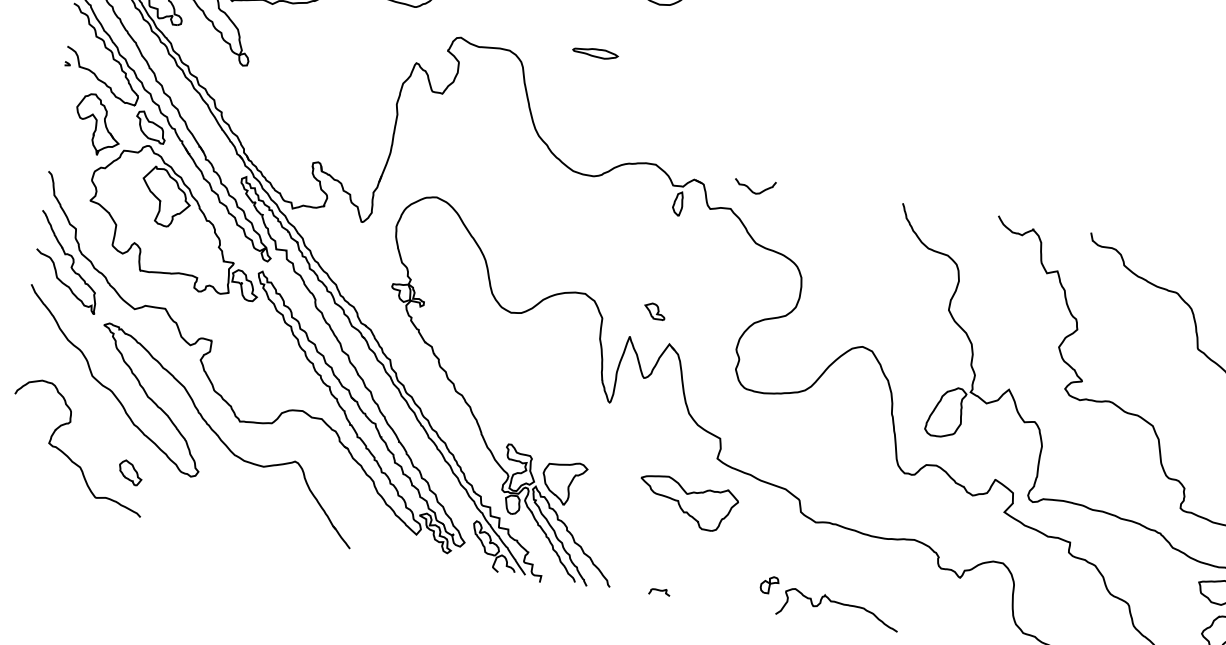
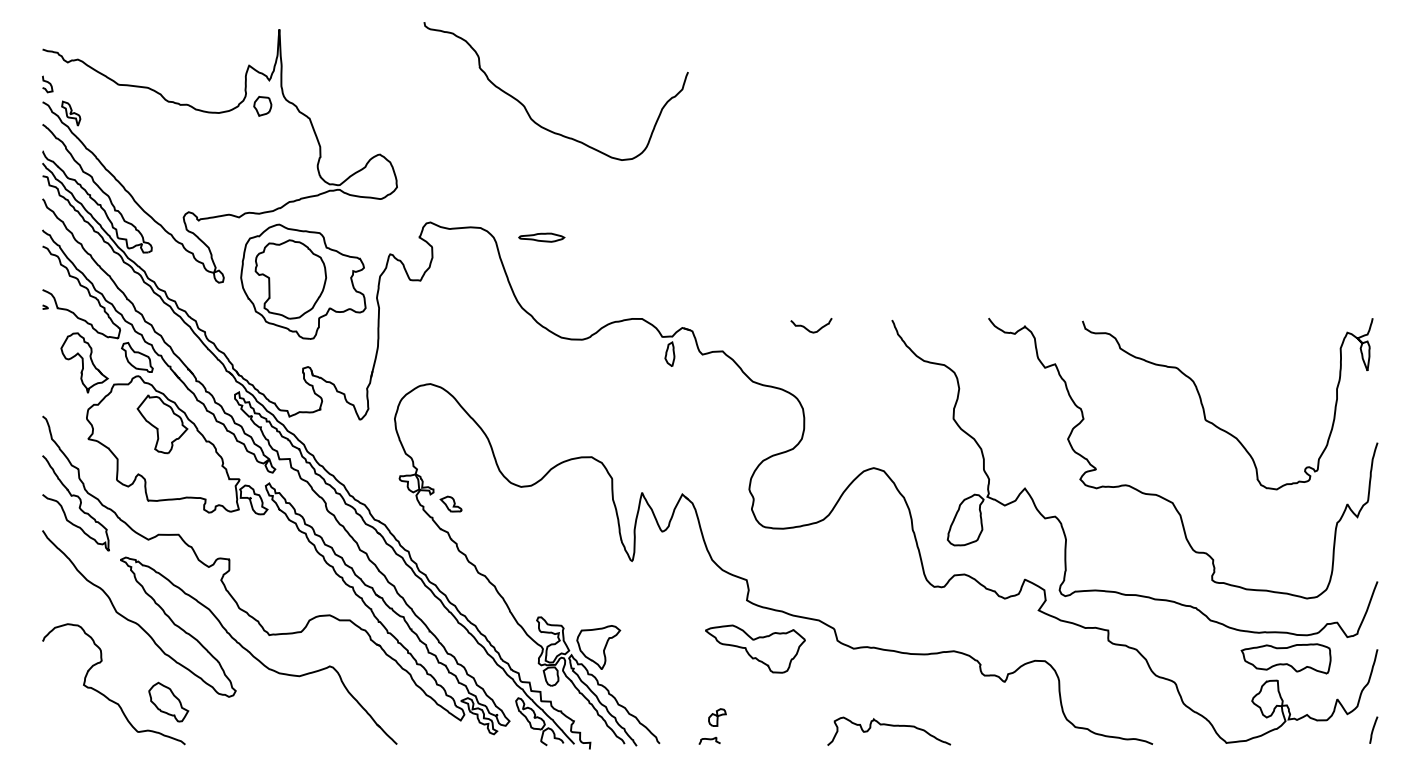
part: (595, 52) -> (541, 237), moved
part: (326, 77) -> (303, 281), added
curve: (750, 188) -> (807, 328), moved
part: (654, 310) -> (450, 503), moved
part: (130, 472) -> (168, 701), size x1.67
part: (688, 502) -> (755, 648), moved
part: (769, 585) -> (717, 717), moved

